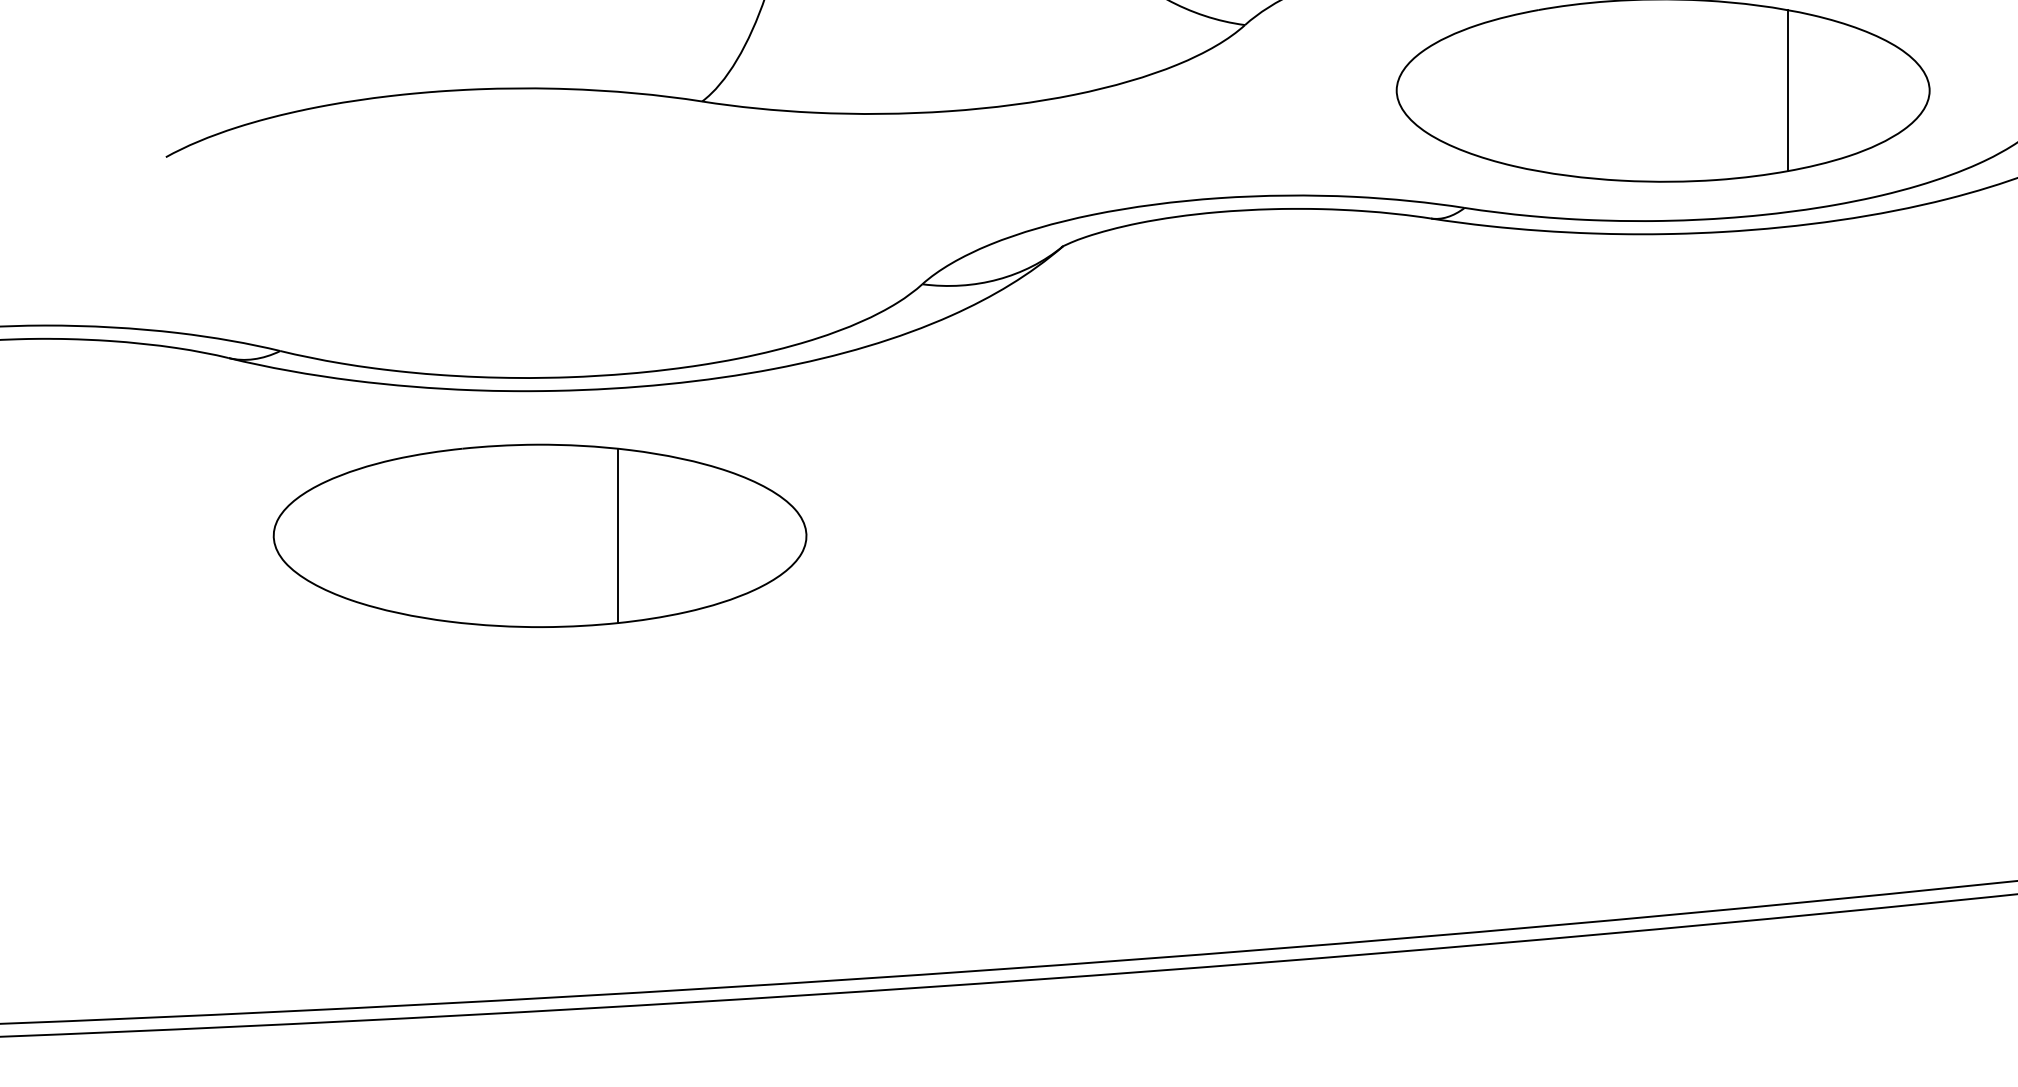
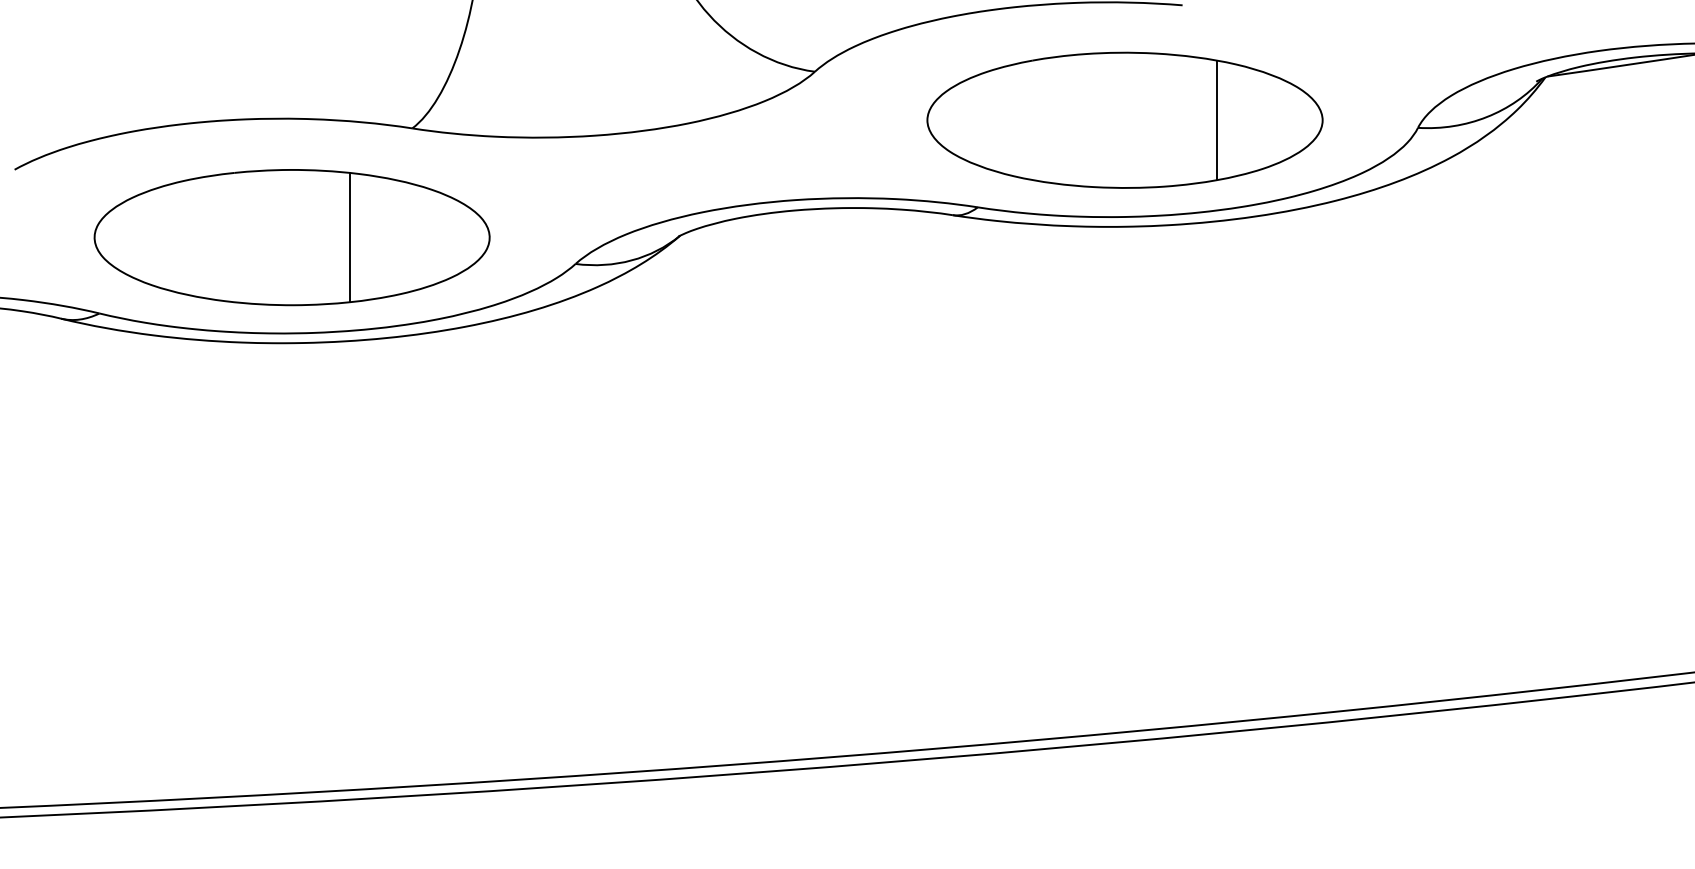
part: (539, 535) -> (291, 237), moved

